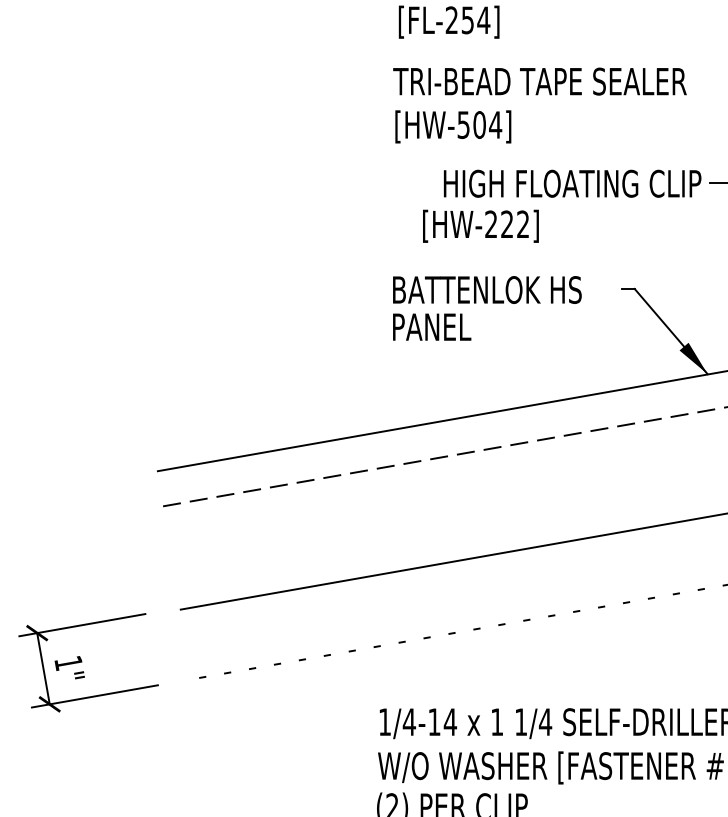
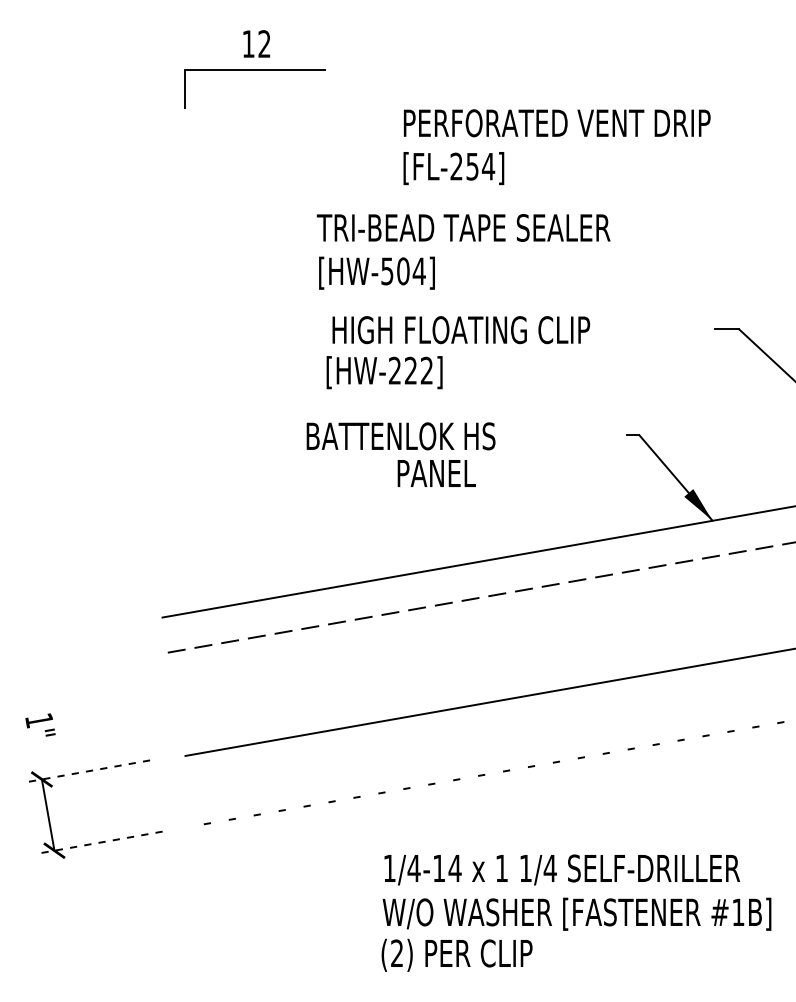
text: (539, 105) -> (463, 251), moved
text: (572, 184) -> (461, 330), moved
text: (480, 226) -> (384, 372), moved
text: (486, 290) -> (400, 436), moved
line: (82, 625) -> (87, 771), solid -> dashed
text: (69, 667) -> (40, 724), moved
line: (94, 696) -> (99, 842), solid -> dashed

